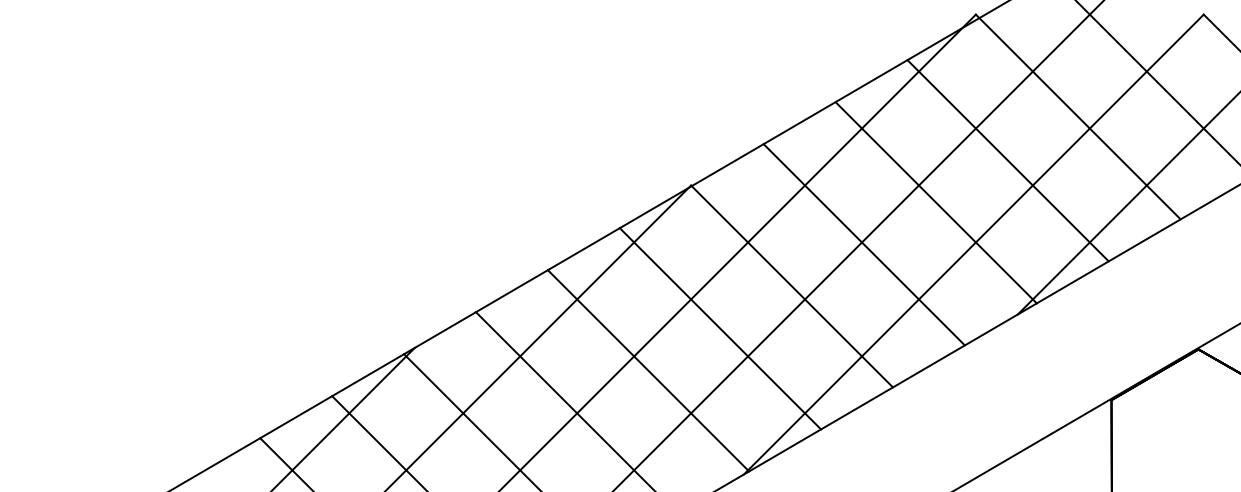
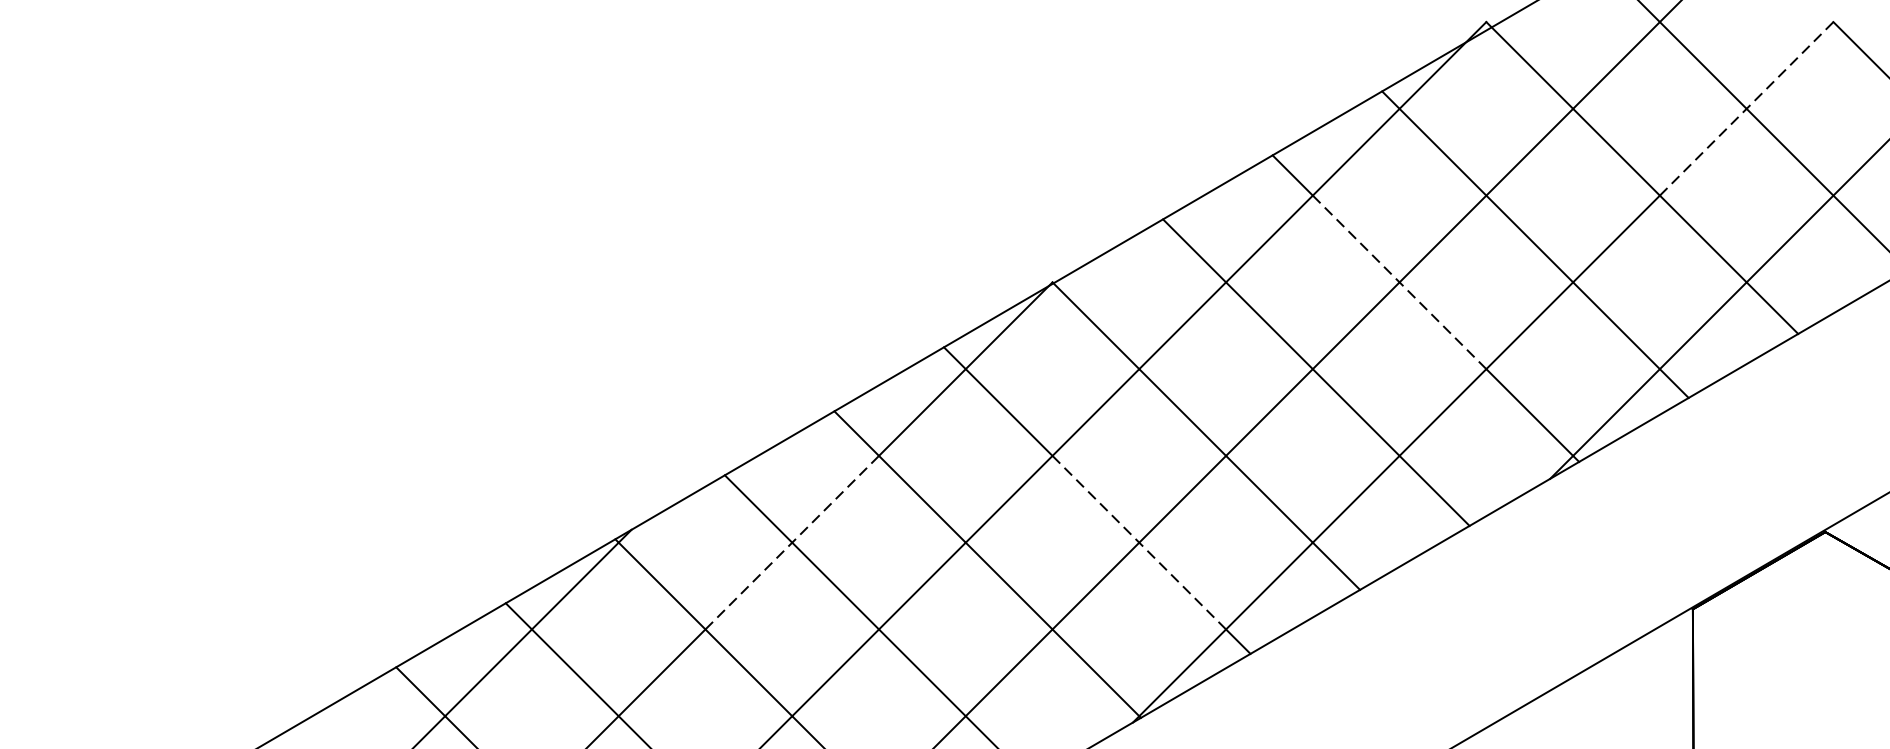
line: (1146, 71) -> (1746, 108), solid -> dashed
line: (918, 185) -> (1398, 282), solid -> dashed
line: (520, 356) -> (792, 542), solid -> dashed
line: (748, 356) -> (1139, 542), solid -> dashed

